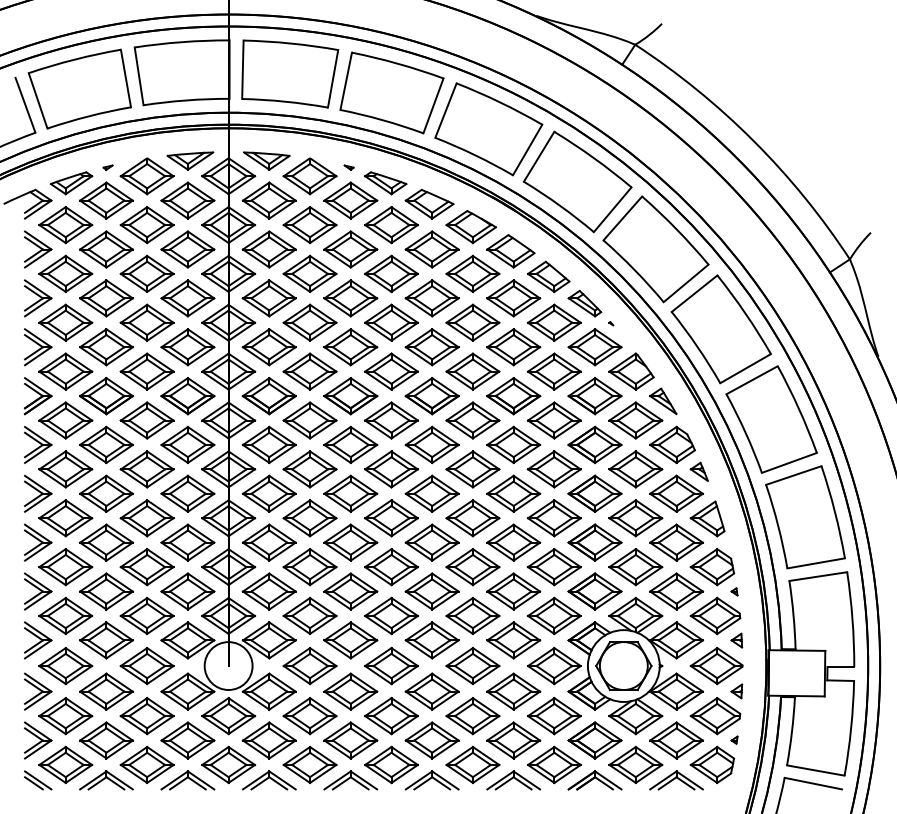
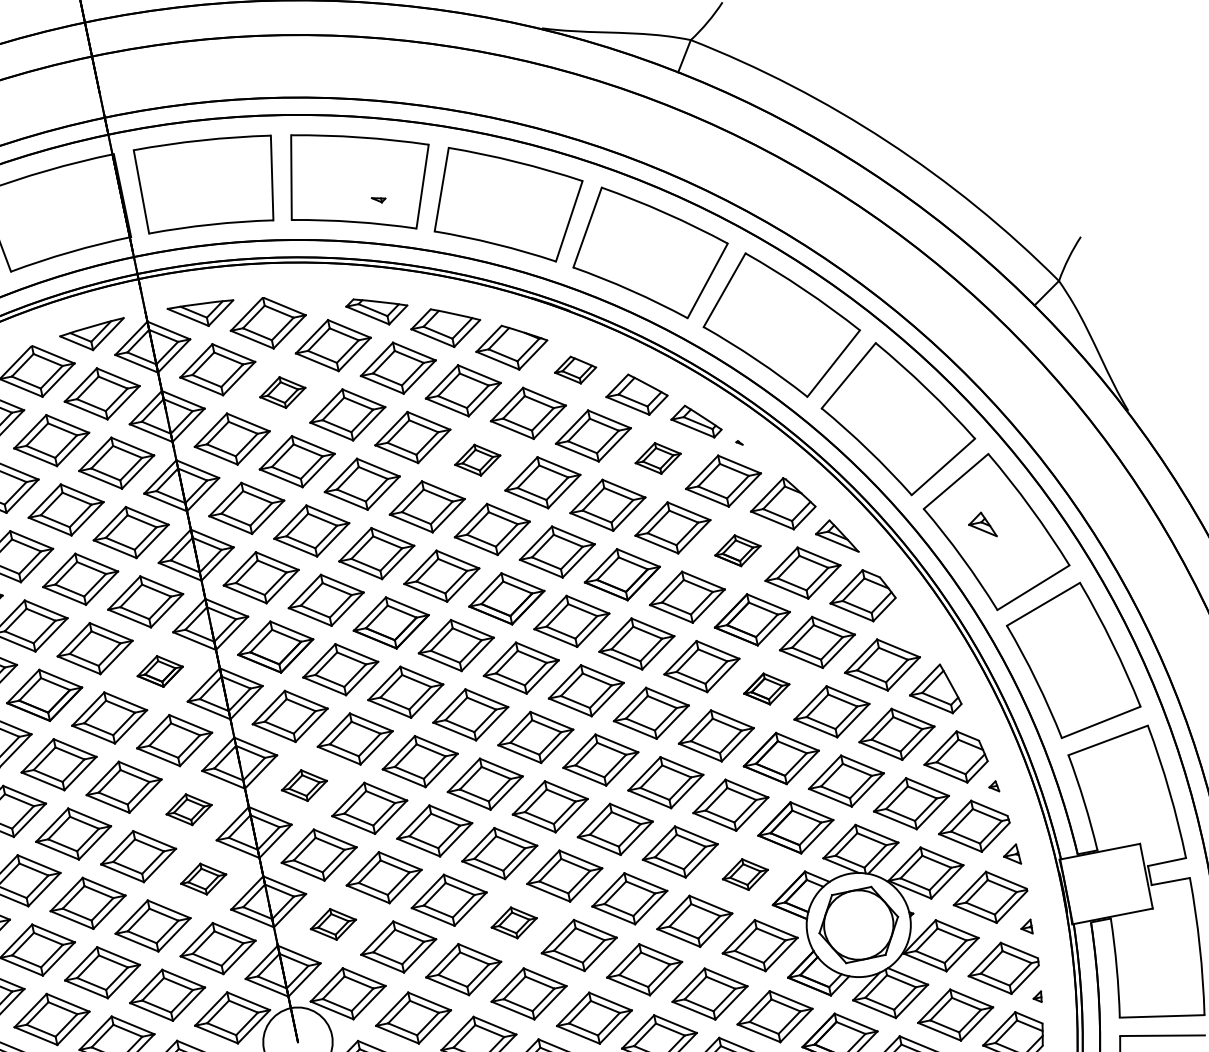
part: (348, 167) -> (377, 199), moved
part: (309, 225) -> (282, 393), size x0.6
part: (510, 251) -> (575, 370), size x0.6
part: (431, 298) -> (476, 460), size x0.6
part: (553, 322) -> (657, 458), size x0.6
part: (187, 396) -> (159, 671), size x0.6
part: (594, 396) -> (737, 551), size x0.6
part: (698, 471) -> (980, 525), moved
part: (187, 493) -> (188, 809), size x0.6
part: (268, 493) -> (303, 785), size x0.6
part: (594, 493) -> (765, 688), size x0.6
part: (187, 542) -> (202, 879), size x0.6
part: (268, 591) -> (332, 924), size x0.6
part: (391, 615) -> (514, 922), size x0.6
part: (554, 615) -> (745, 873), size x0.6
part: (736, 691) -> (1026, 927), size x0.7

